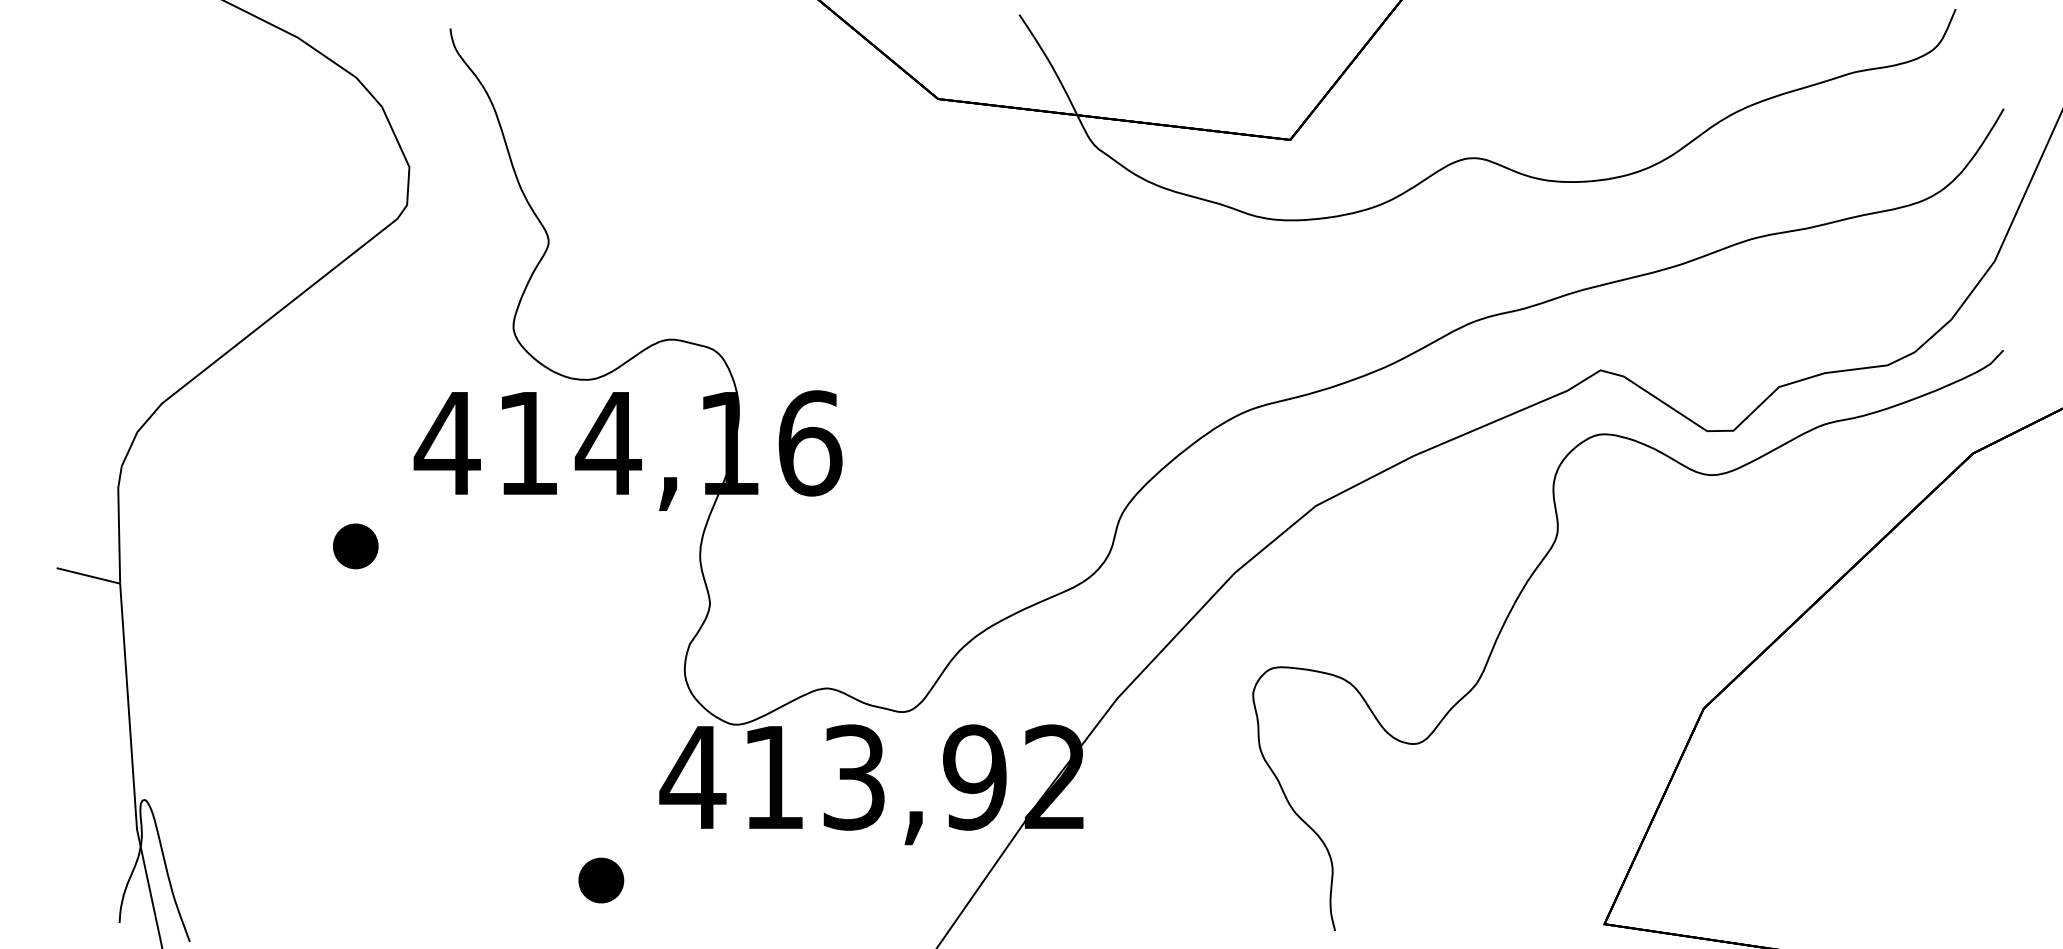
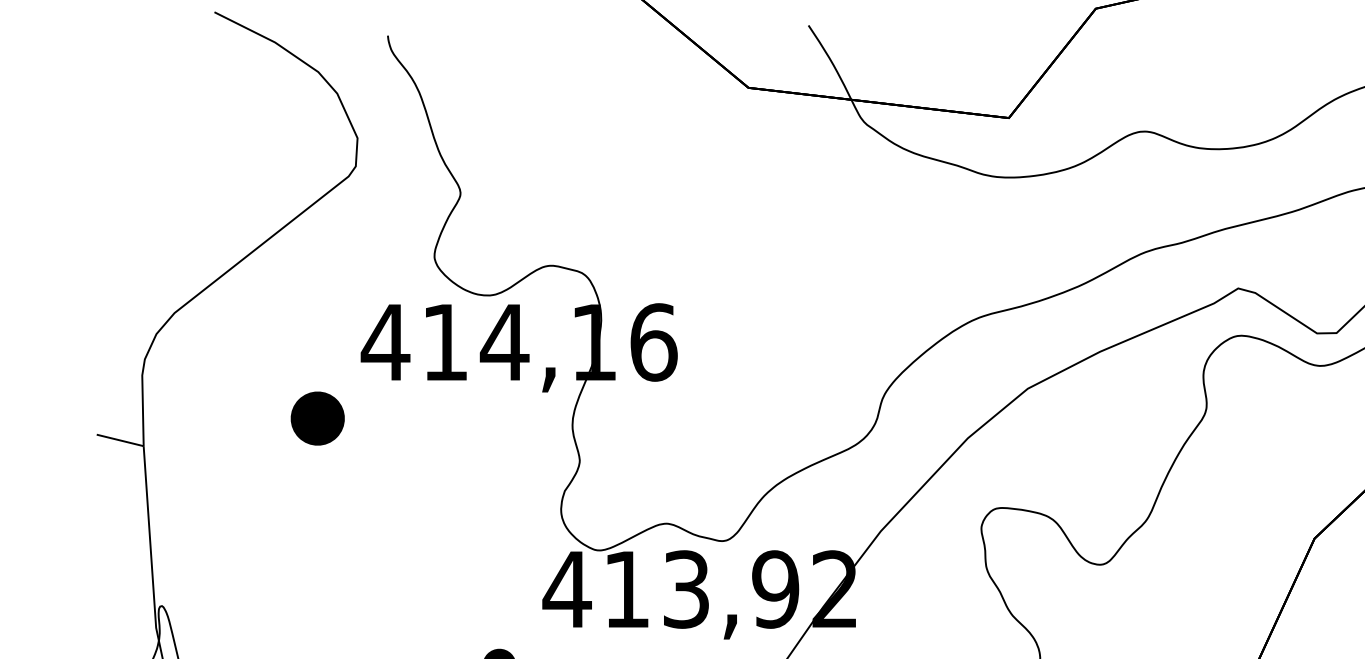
part: (355, 546) -> (317, 418), size x1.6

